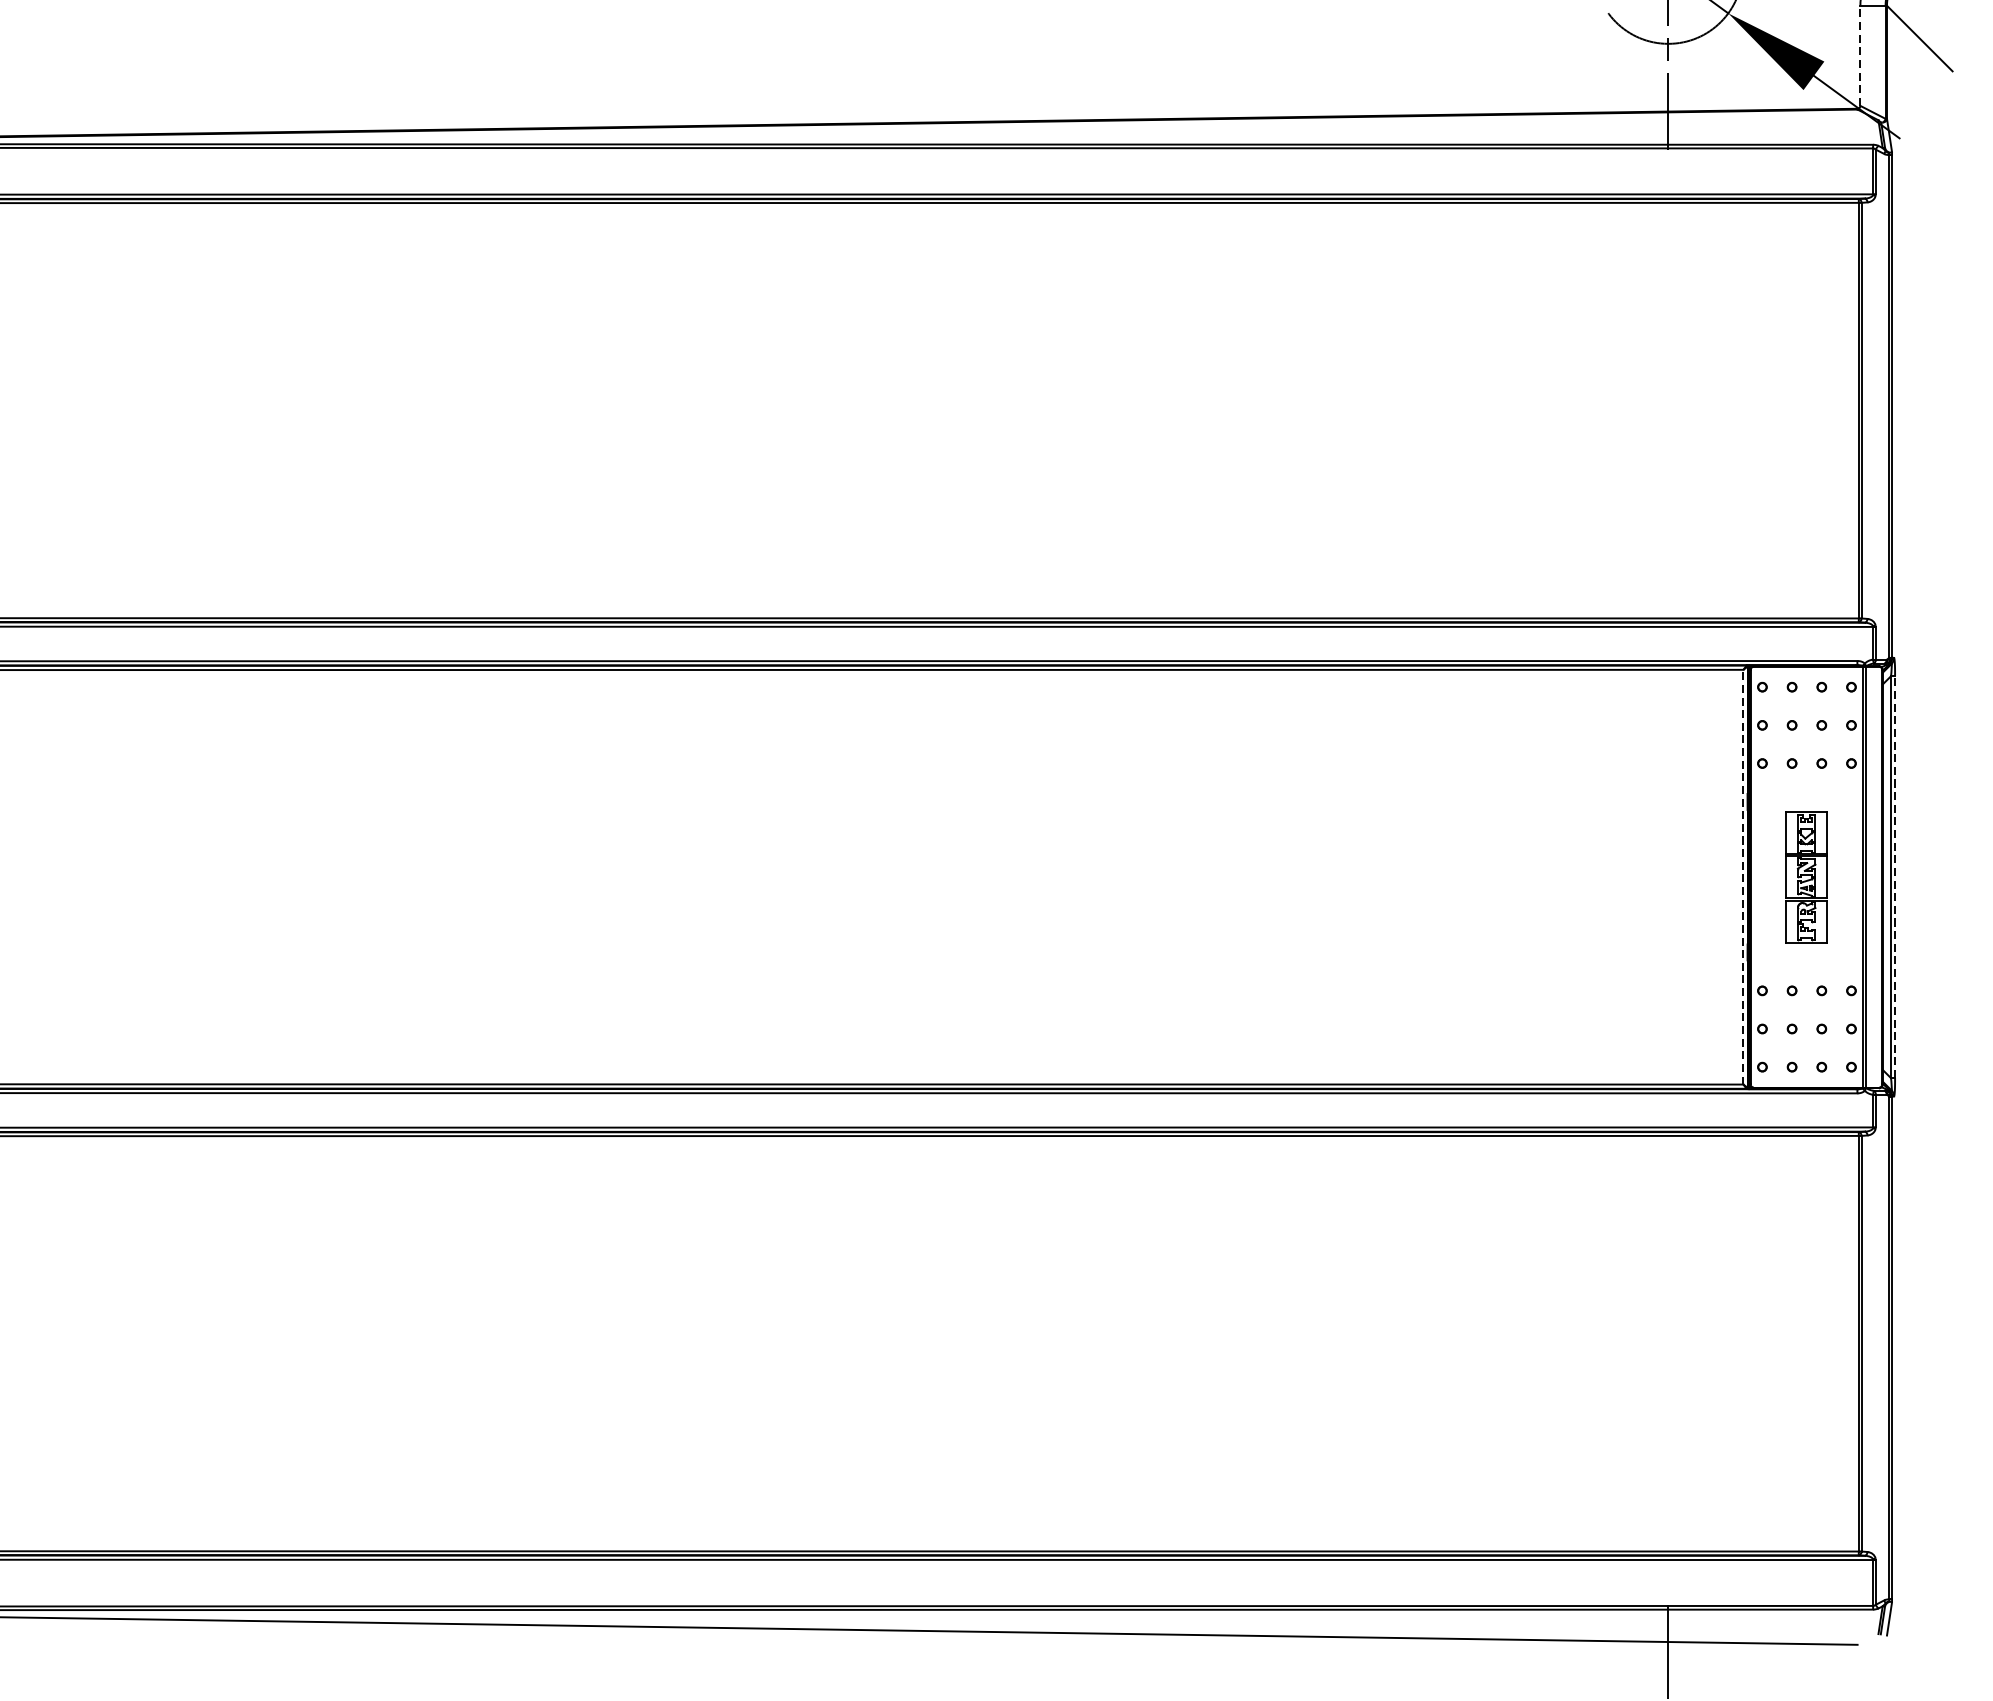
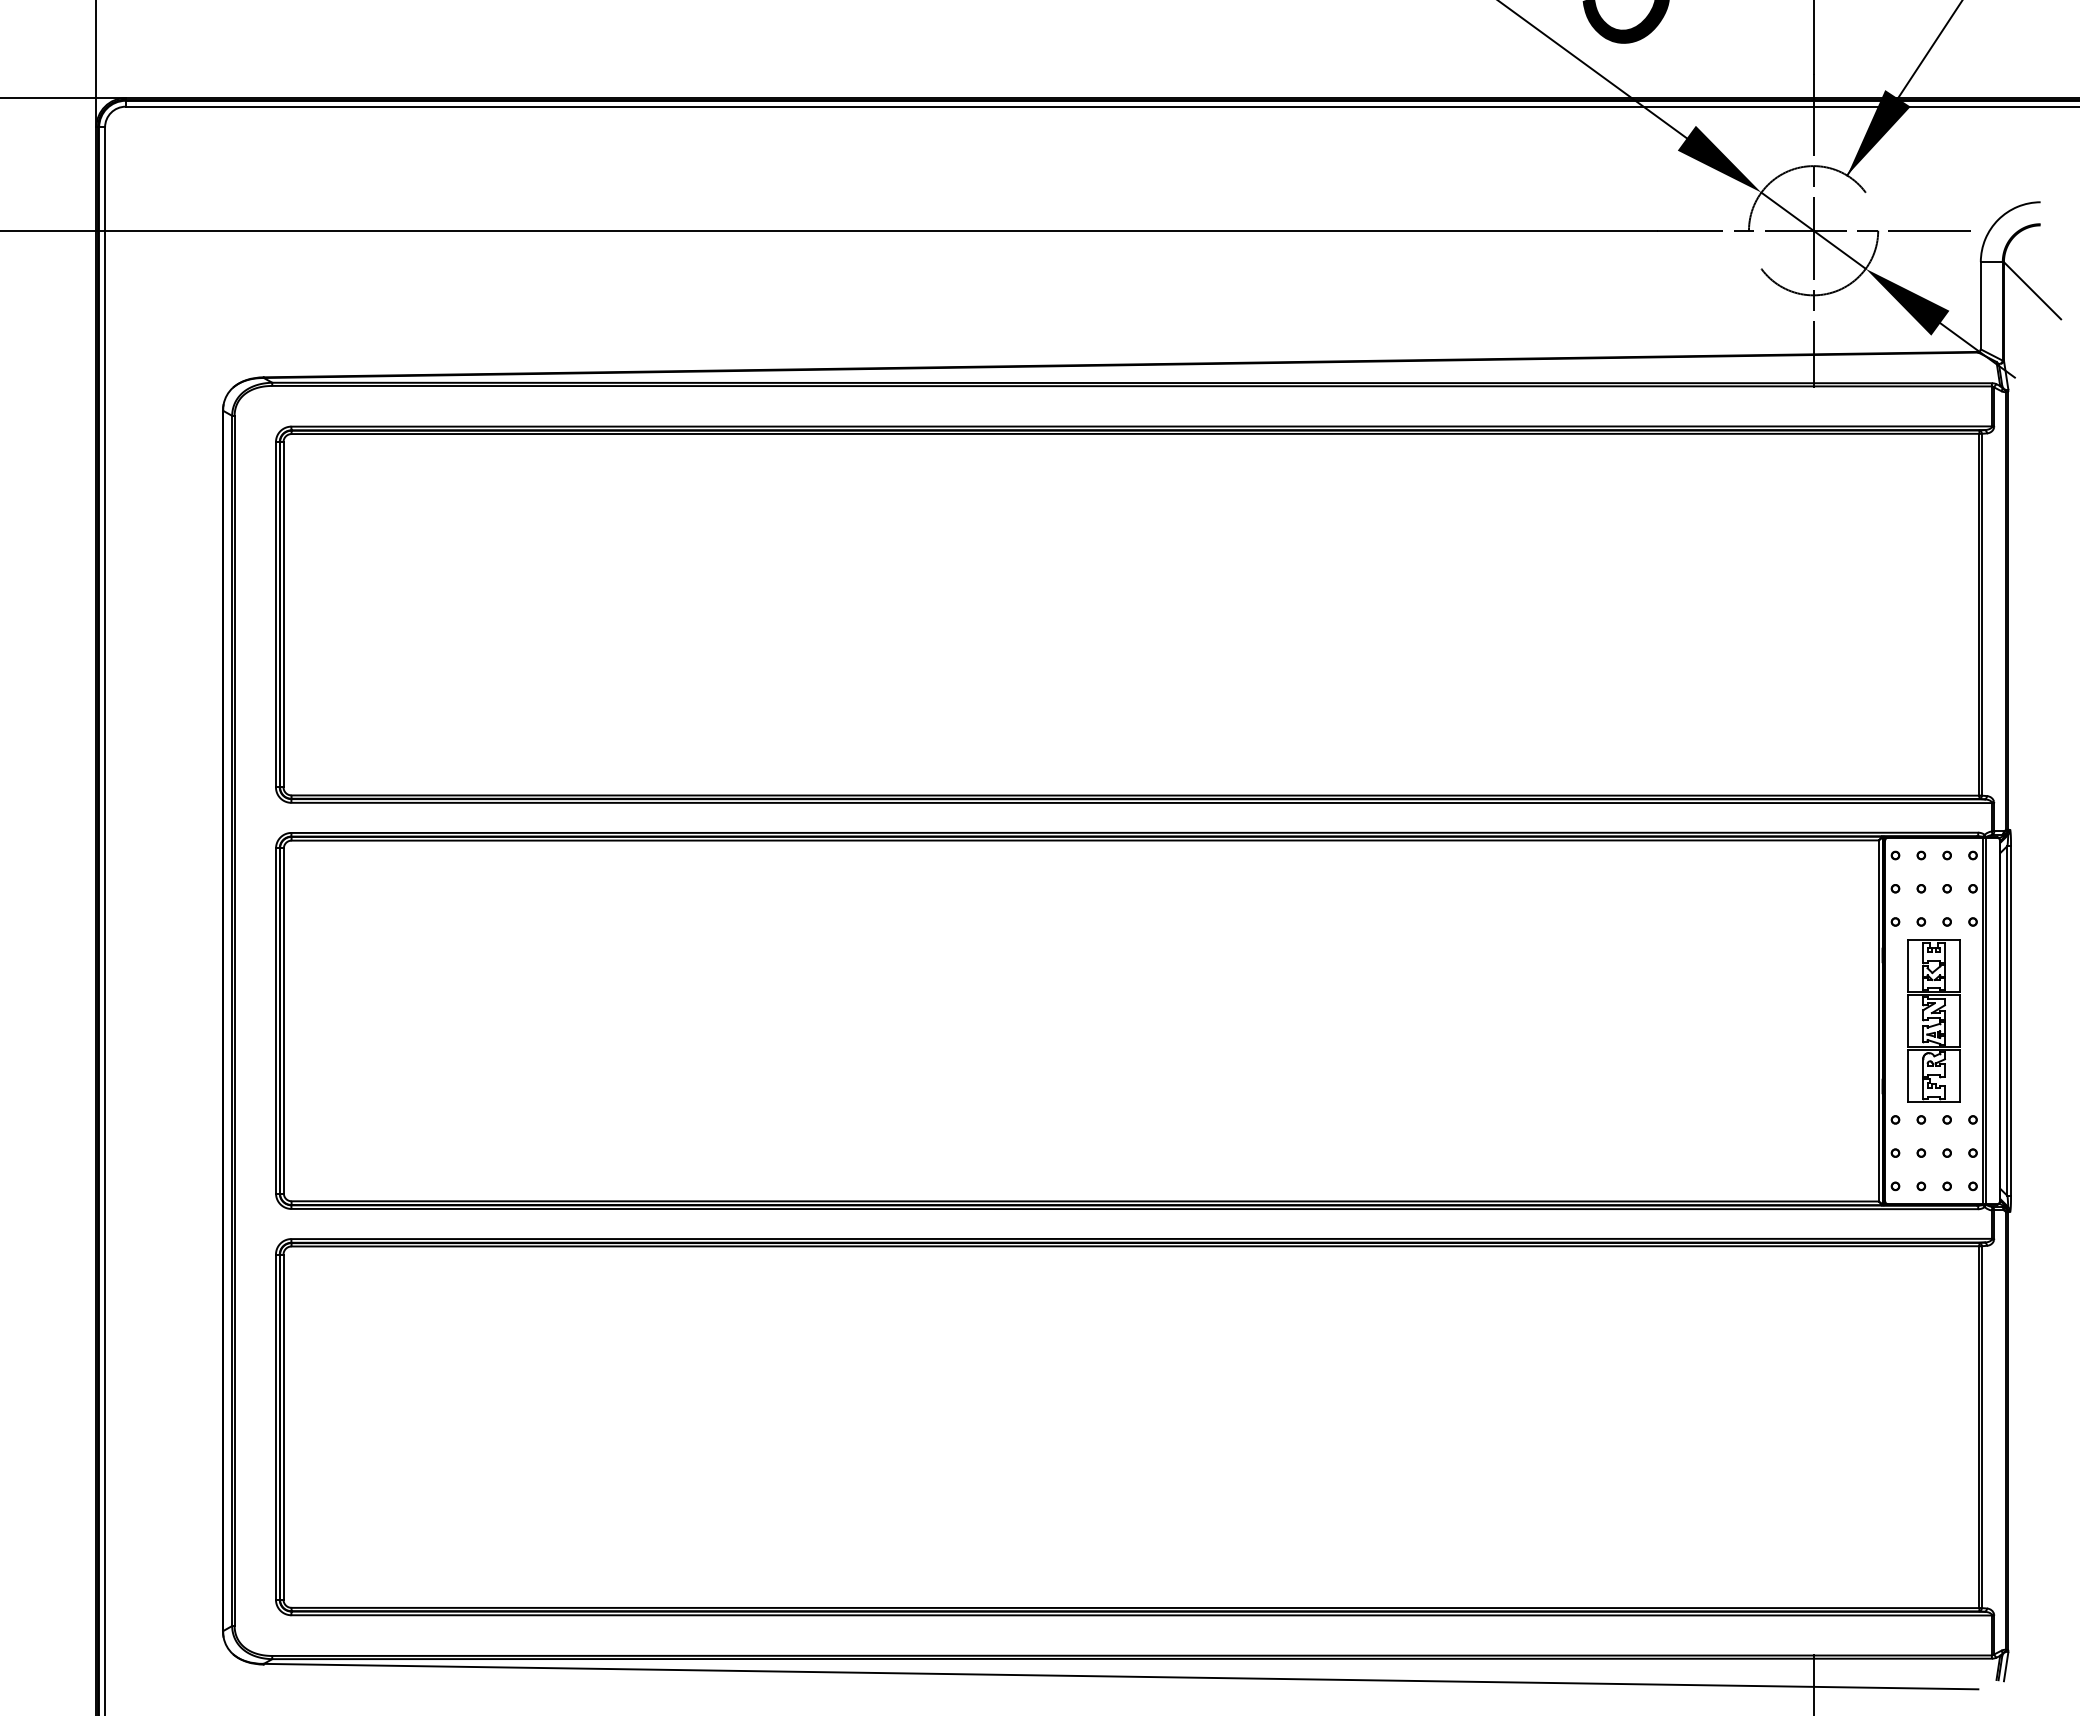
line: (1860, 55) -> (1980, 305), dashed -> solid
line: (1742, 876) -> (1878, 1020), dashed -> solid
part: (1806, 876) -> (1933, 1020), size x1.43
line: (1895, 876) -> (2011, 1020), dashed -> solid

